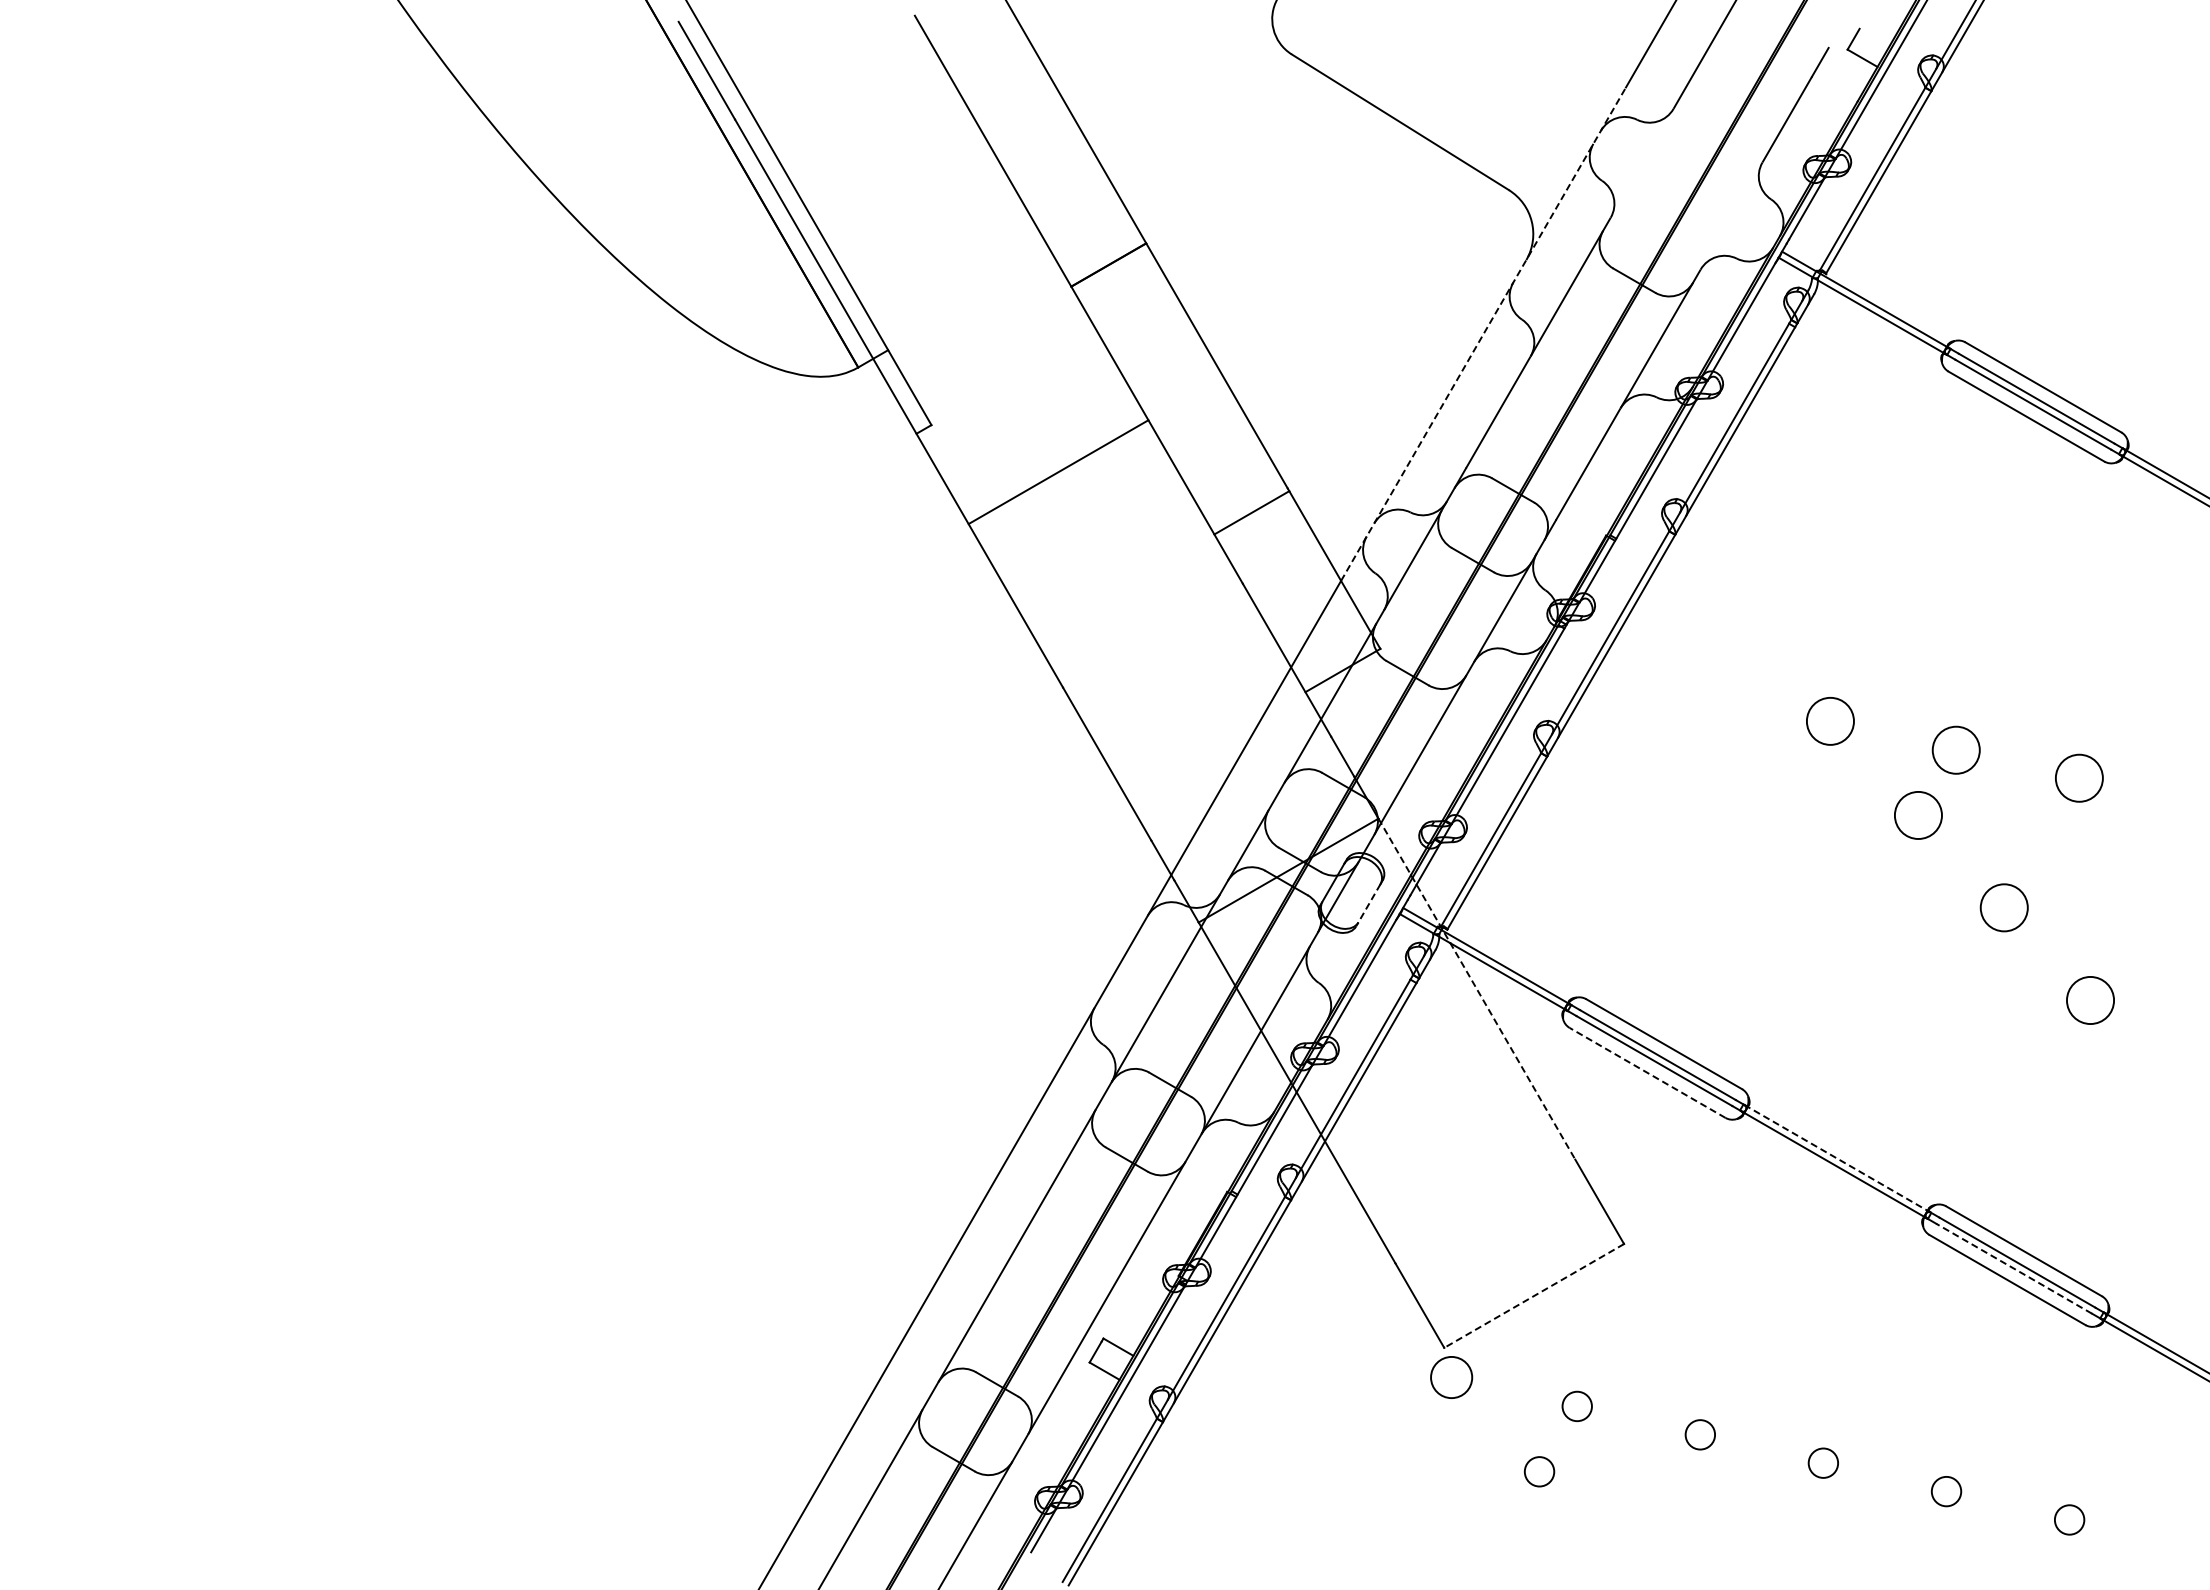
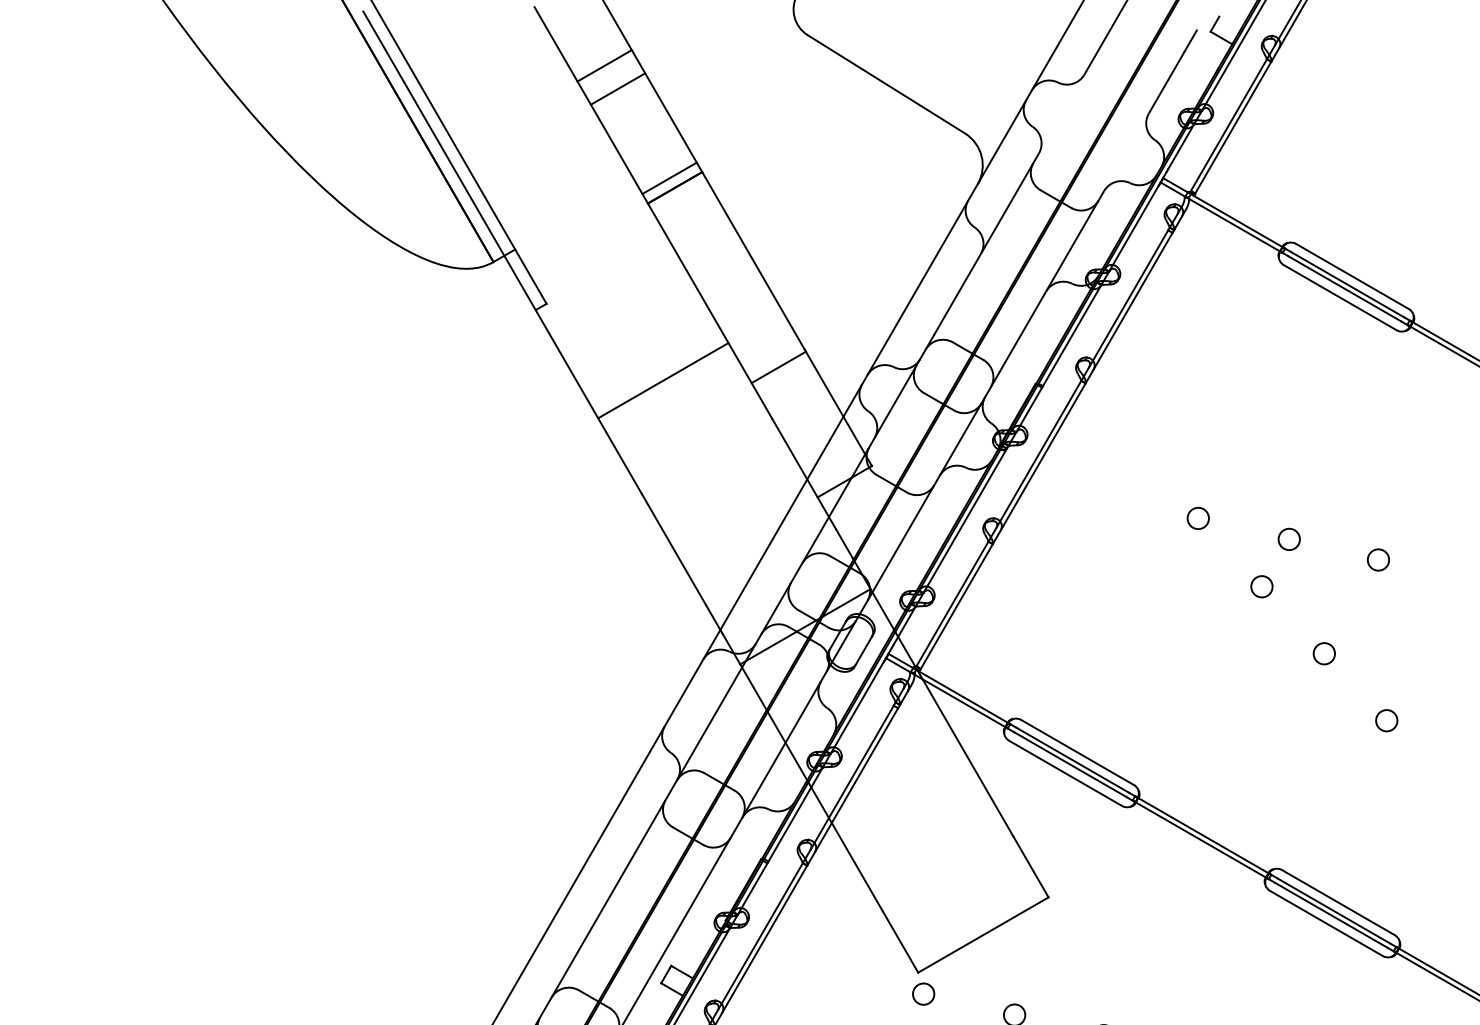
line: (1011, 96) -> (604, 65), added
line: (1029, 128) -> (617, 88), added
line: (1100, 251) -> (669, 178), added
line: (1483, 334) -> (946, 238), dashed -> solid
line: (1058, 472) -> (663, 380), moved
circle: (1830, 720) -> (1198, 517), size x0.62
circle: (1955, 749) -> (1288, 538), size x0.62
circle: (2078, 778) -> (1377, 559), size x0.62
circle: (1918, 815) -> (1261, 586), size x0.62
line: (1368, 905) -> (863, 652), dashed -> solid
circle: (2004, 907) -> (1324, 653), size x0.62
line: (1476, 989) -> (941, 712), dashed -> solid
circle: (2090, 999) -> (1386, 720), size x0.62
line: (1647, 1072) -> (1065, 773), dashed -> solid
line: (1837, 1159) -> (1203, 836), dashed -> solid
line: (2014, 1268) -> (1331, 915), dashed -> solid
line: (1534, 1295) -> (983, 934), dashed -> solid
circle: (1451, 1377) -> (923, 994), size x0.71

